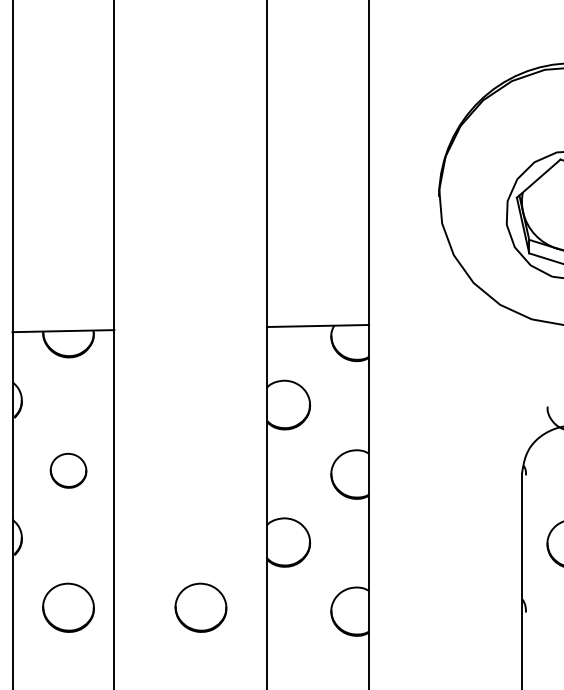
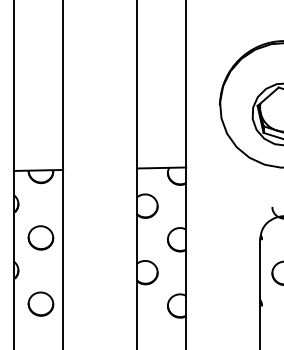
part: (67, 469) -> (40, 237), size x1.43
part: (200, 606) -> (104, 303), removed

